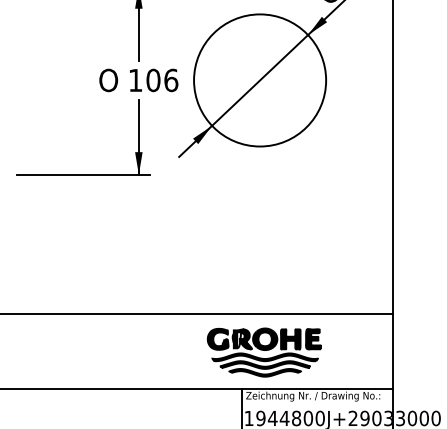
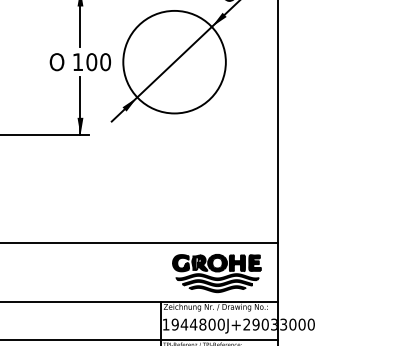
text: (171, 79) -> (105, 61), 106 -> 100
part: (263, 352) -> (216, 273), moved

